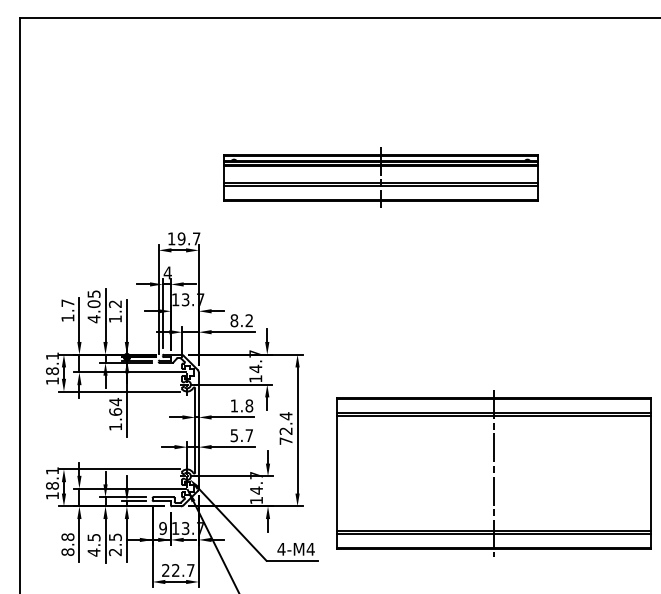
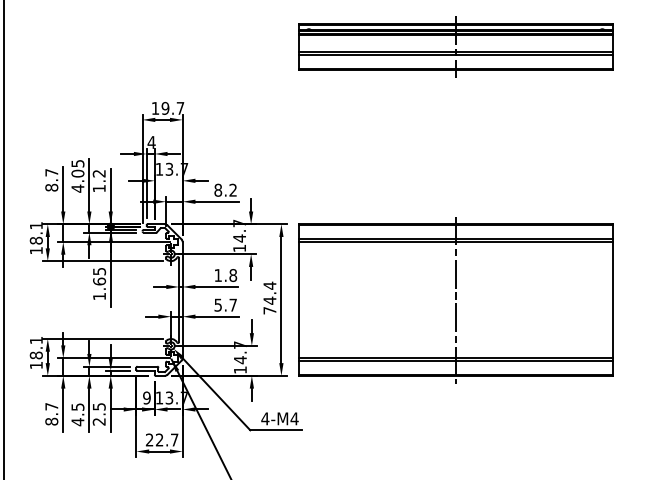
part: (380, 177) -> (455, 47), moved
text: (67, 317) -> (51, 187), 1.7 -> 8.7
text: (115, 402) -> (99, 272), 1.64 -> 1.65
text: (285, 431) -> (269, 301), 72.4 -> 74.4
part: (493, 473) -> (455, 300), moved
text: (67, 536) -> (51, 406), 8.8 -> 8.7

